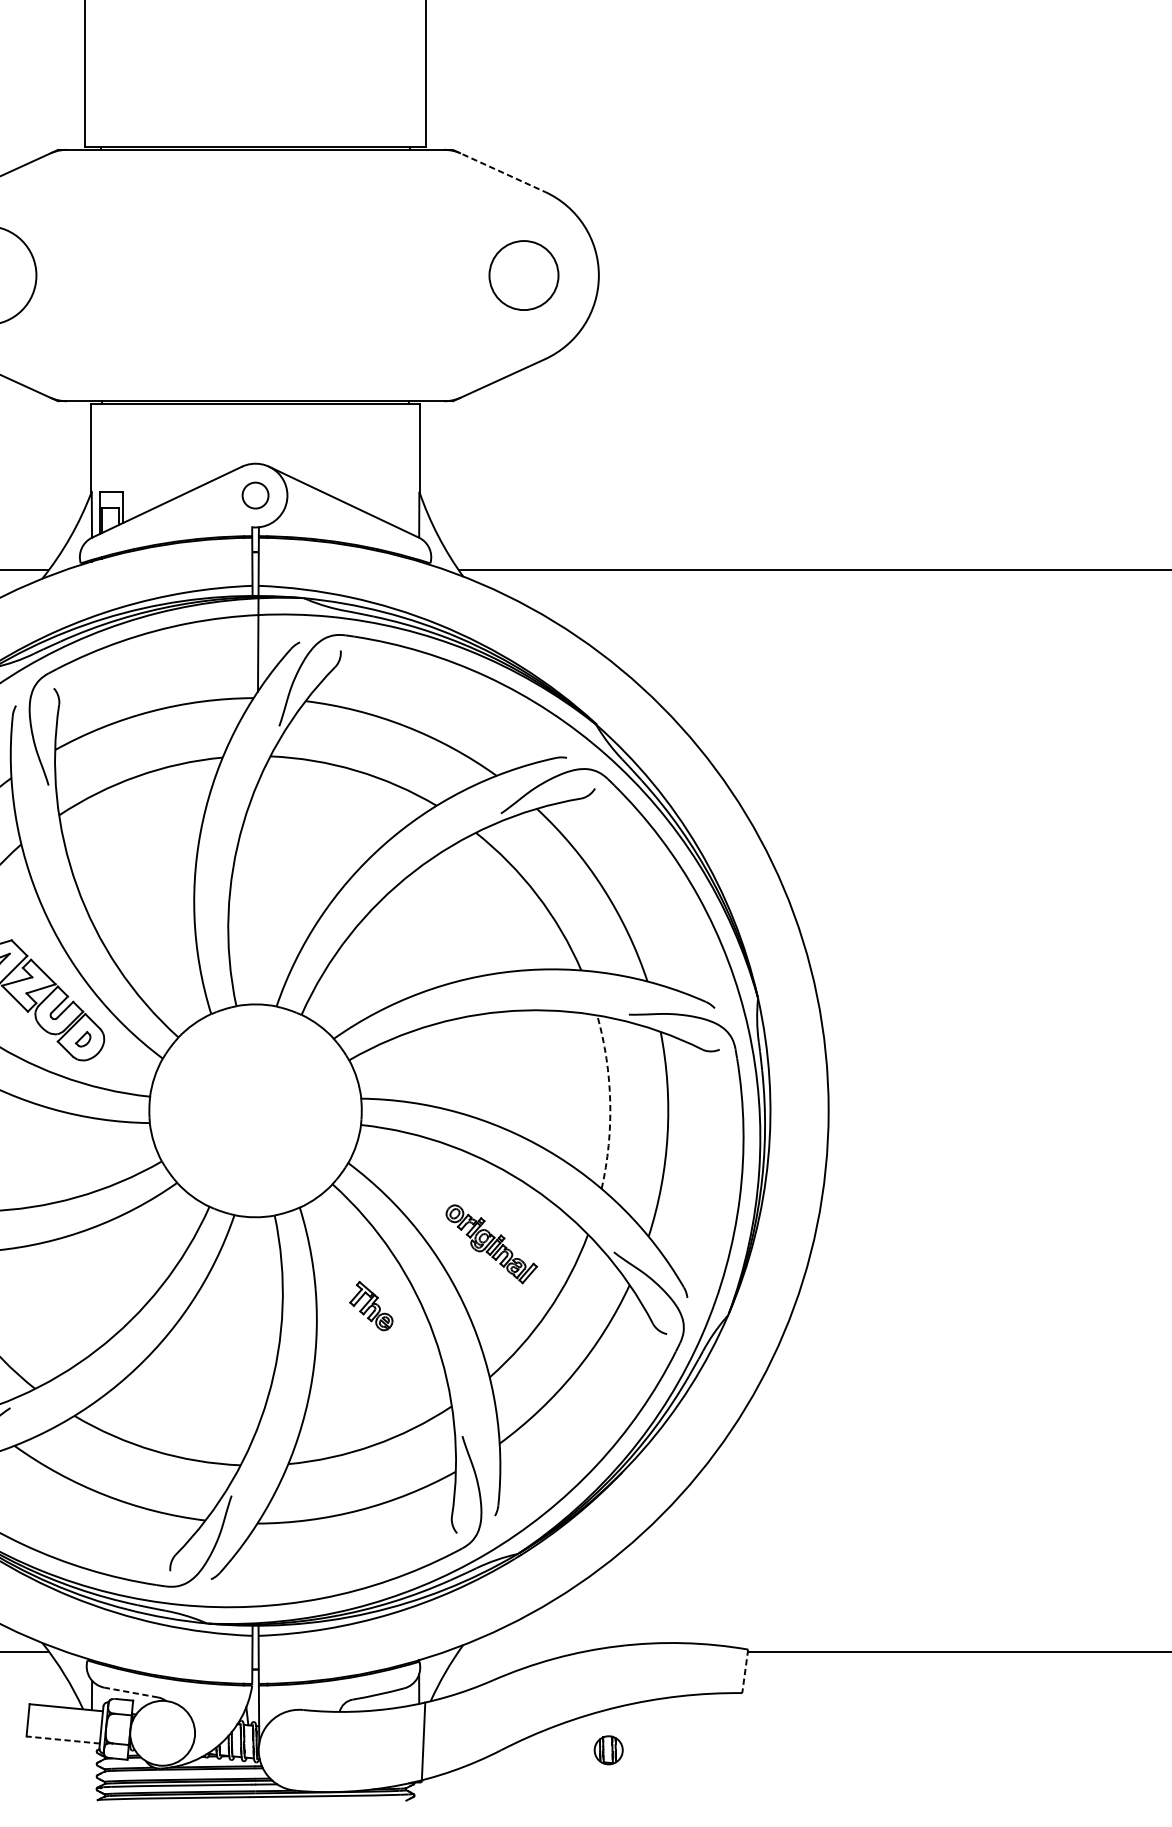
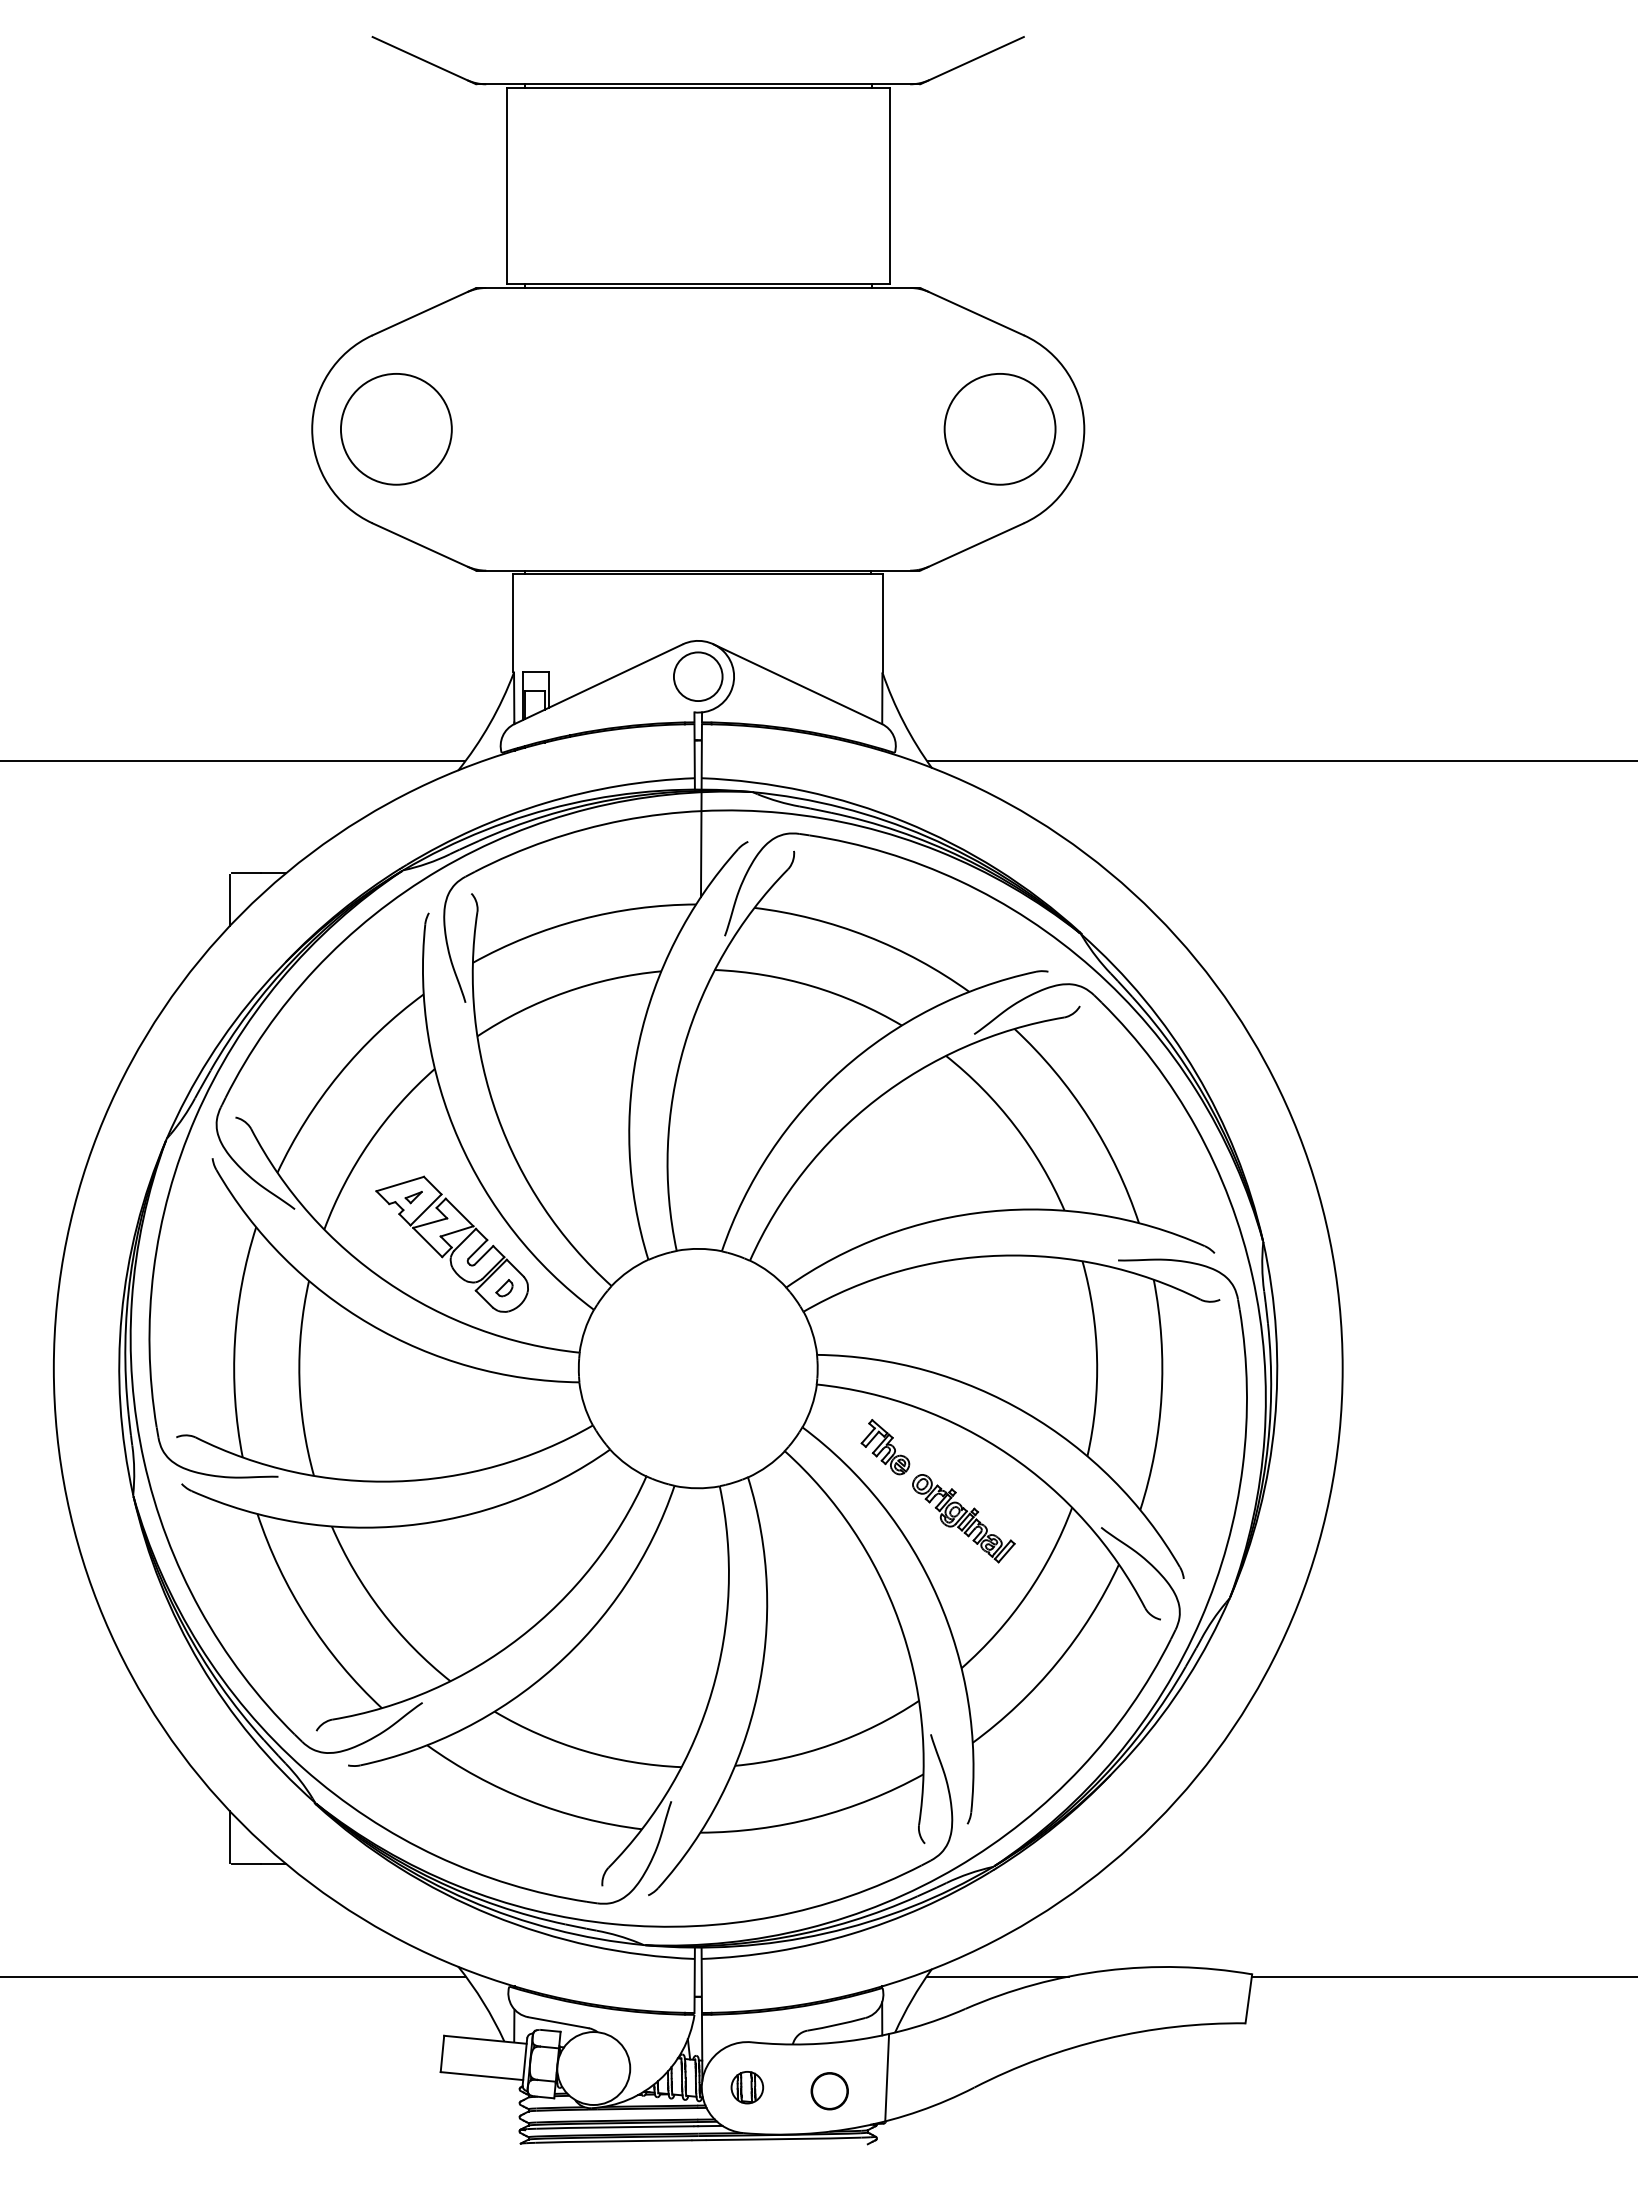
line: (499, 170) -> (972, 311), dashed -> solid
circle: (523, 274) -> (999, 428), size x1.43
circle: (254, 495) -> (697, 676), size x1.67
arc: (610, 1101) -> (1097, 1358), dashed -> solid
part: (371, 1306) -> (885, 1447), moved
line: (521, 1651) -> (997, 1976), added
line: (744, 1671) -> (1248, 1998), dashed -> solid
line: (131, 1692) -> (558, 2022), dashed -> solid
line: (62, 1740) -> (481, 2076), dashed -> solid
part: (608, 1750) -> (747, 2087), moved
circle: (372, 1753) -> (829, 2091), added

